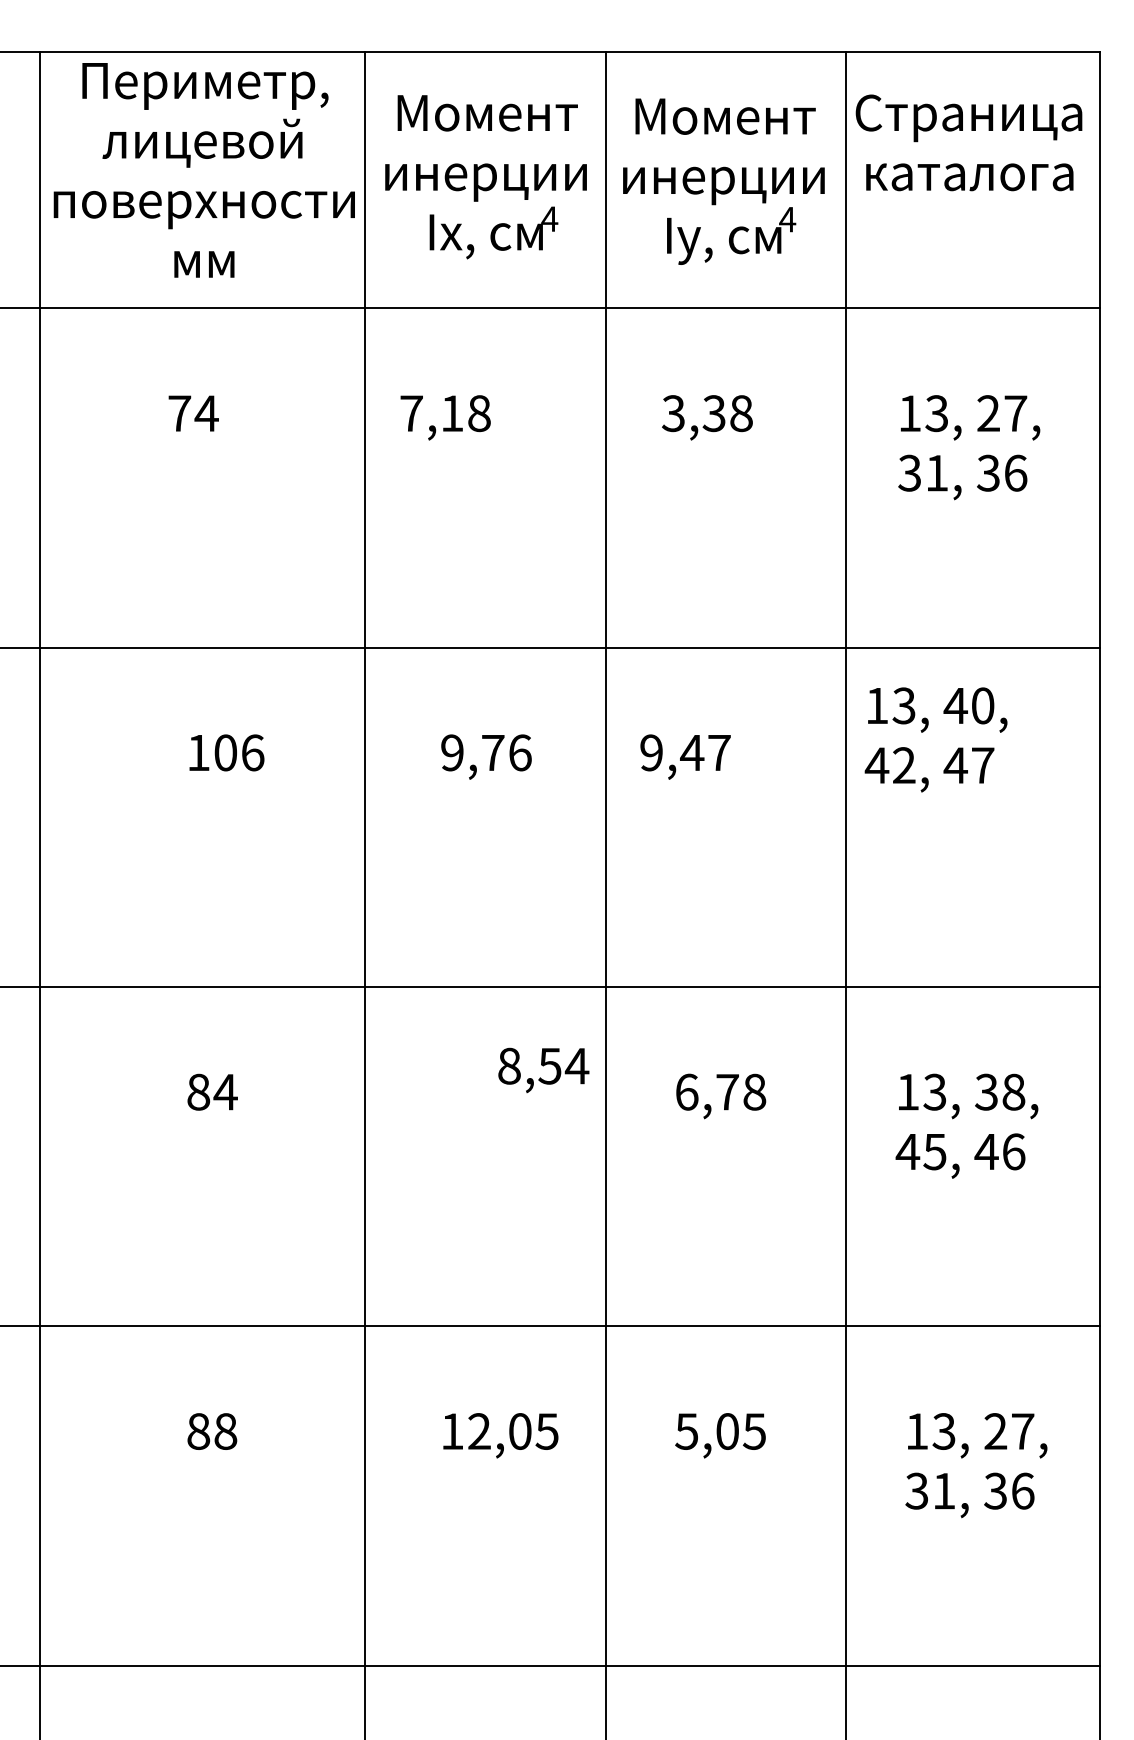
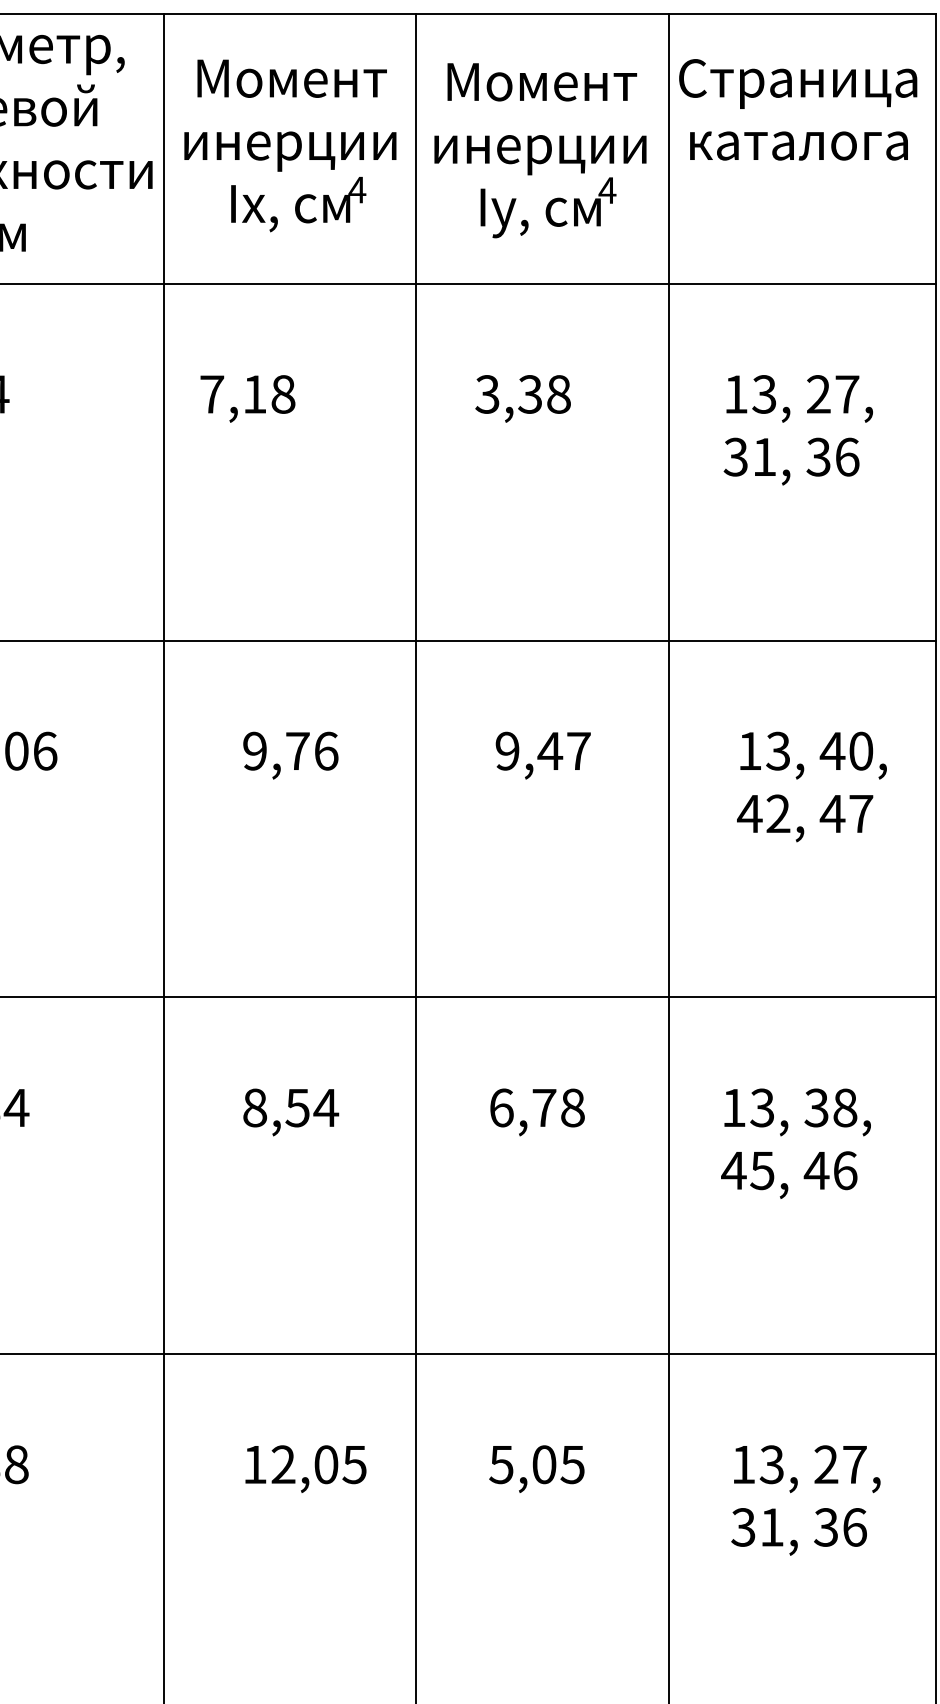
text: (935, 739) -> (811, 786), moved
text: (685, 756) -> (543, 754), moved
text: (543, 1070) -> (290, 1112), moved

